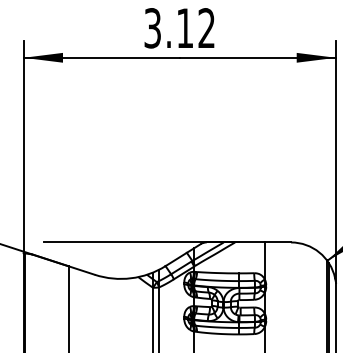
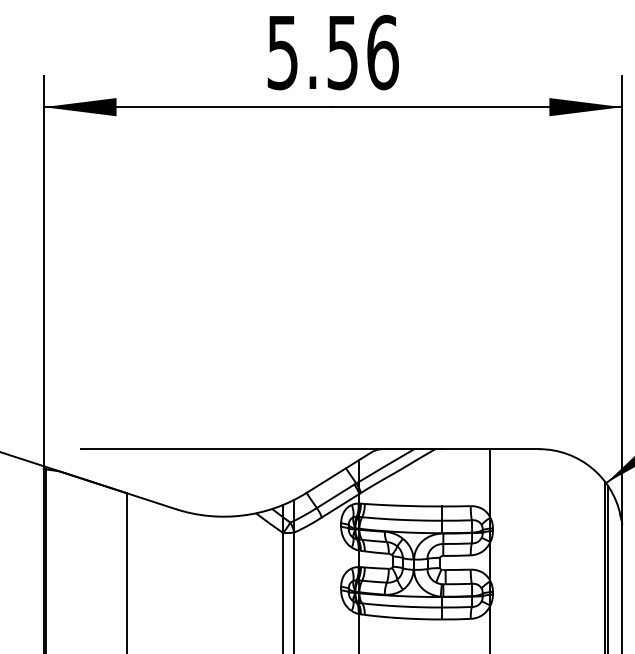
text: (180, 28) -> (334, 52), 3.12 -> 5.56

